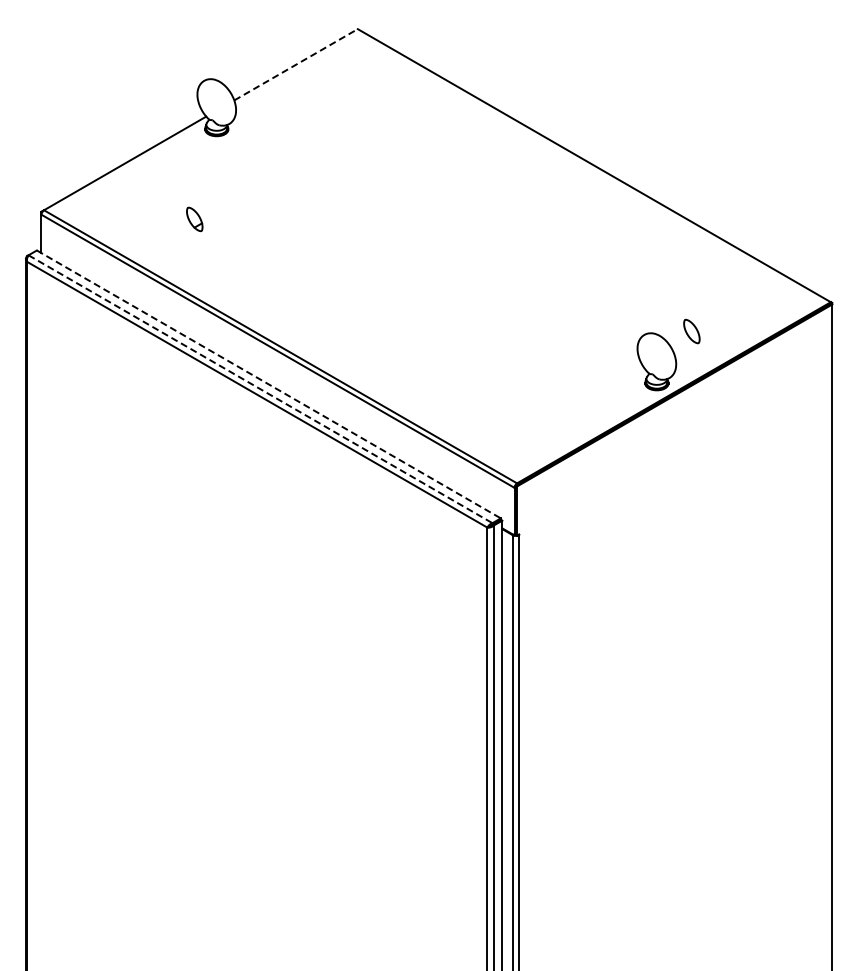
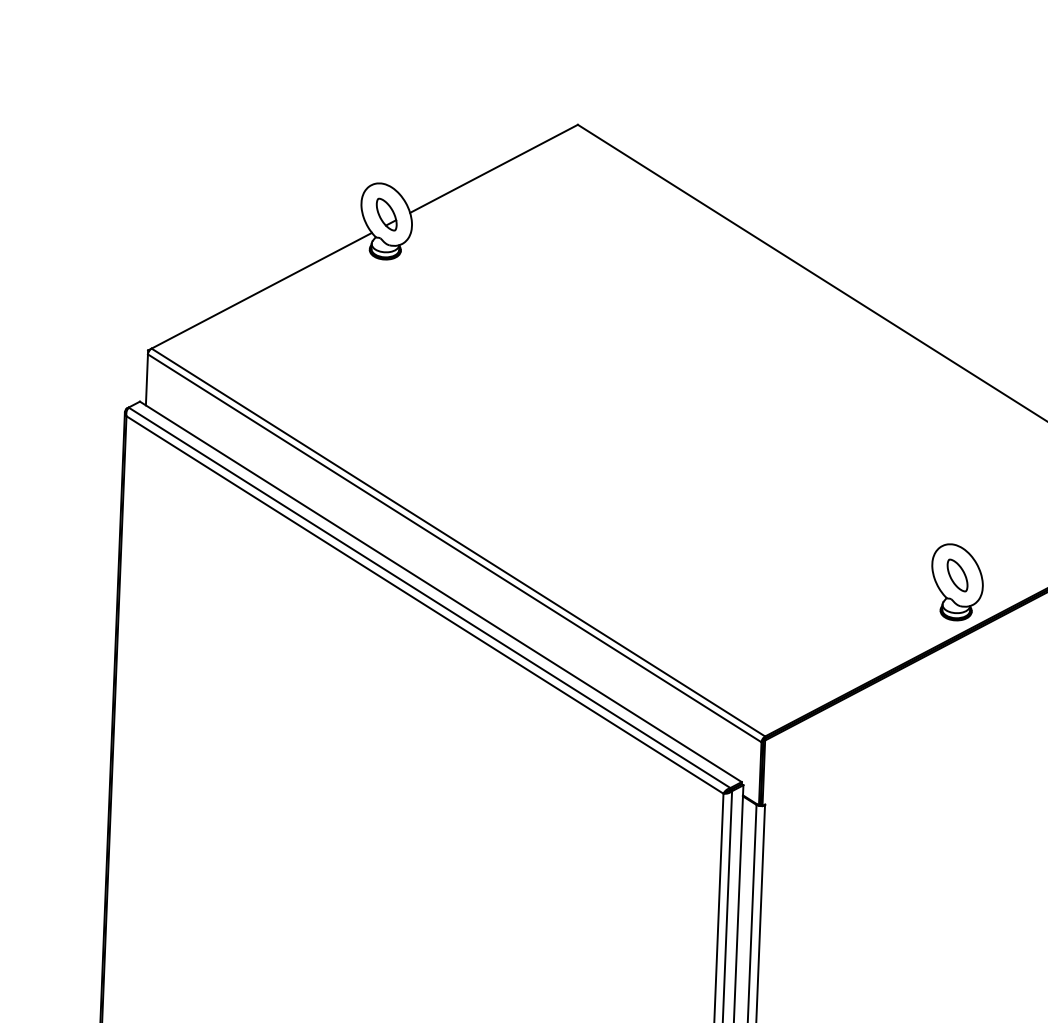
line: (296, 64) -> (494, 168), dashed -> solid
part: (194, 219) -> (386, 214), moved
part: (691, 331) -> (957, 575), moved
line: (268, 384) -> (440, 591), dashed -> solid
line: (260, 389) -> (429, 598), dashed -> solid

